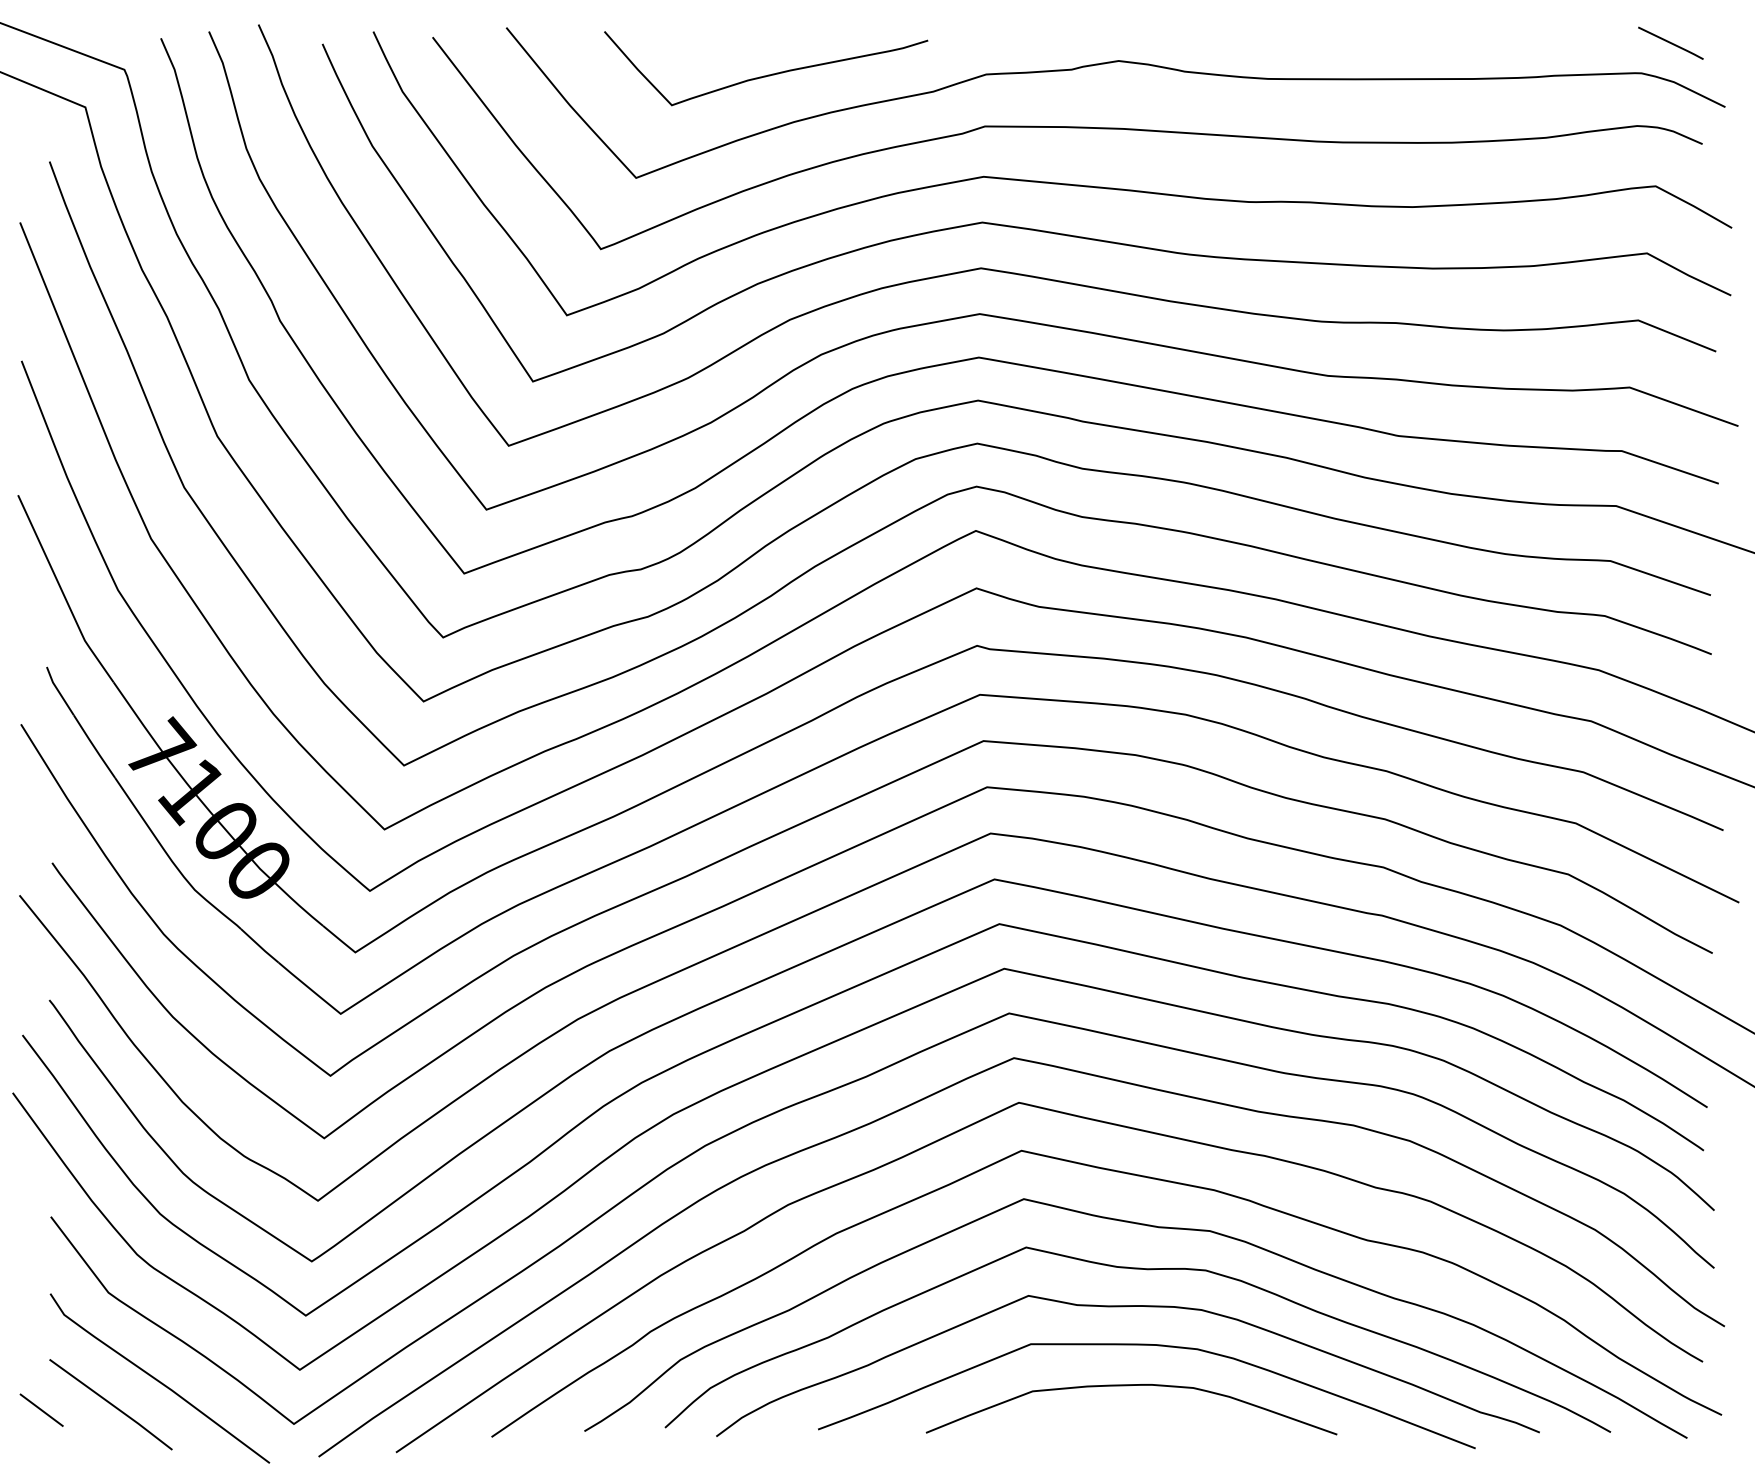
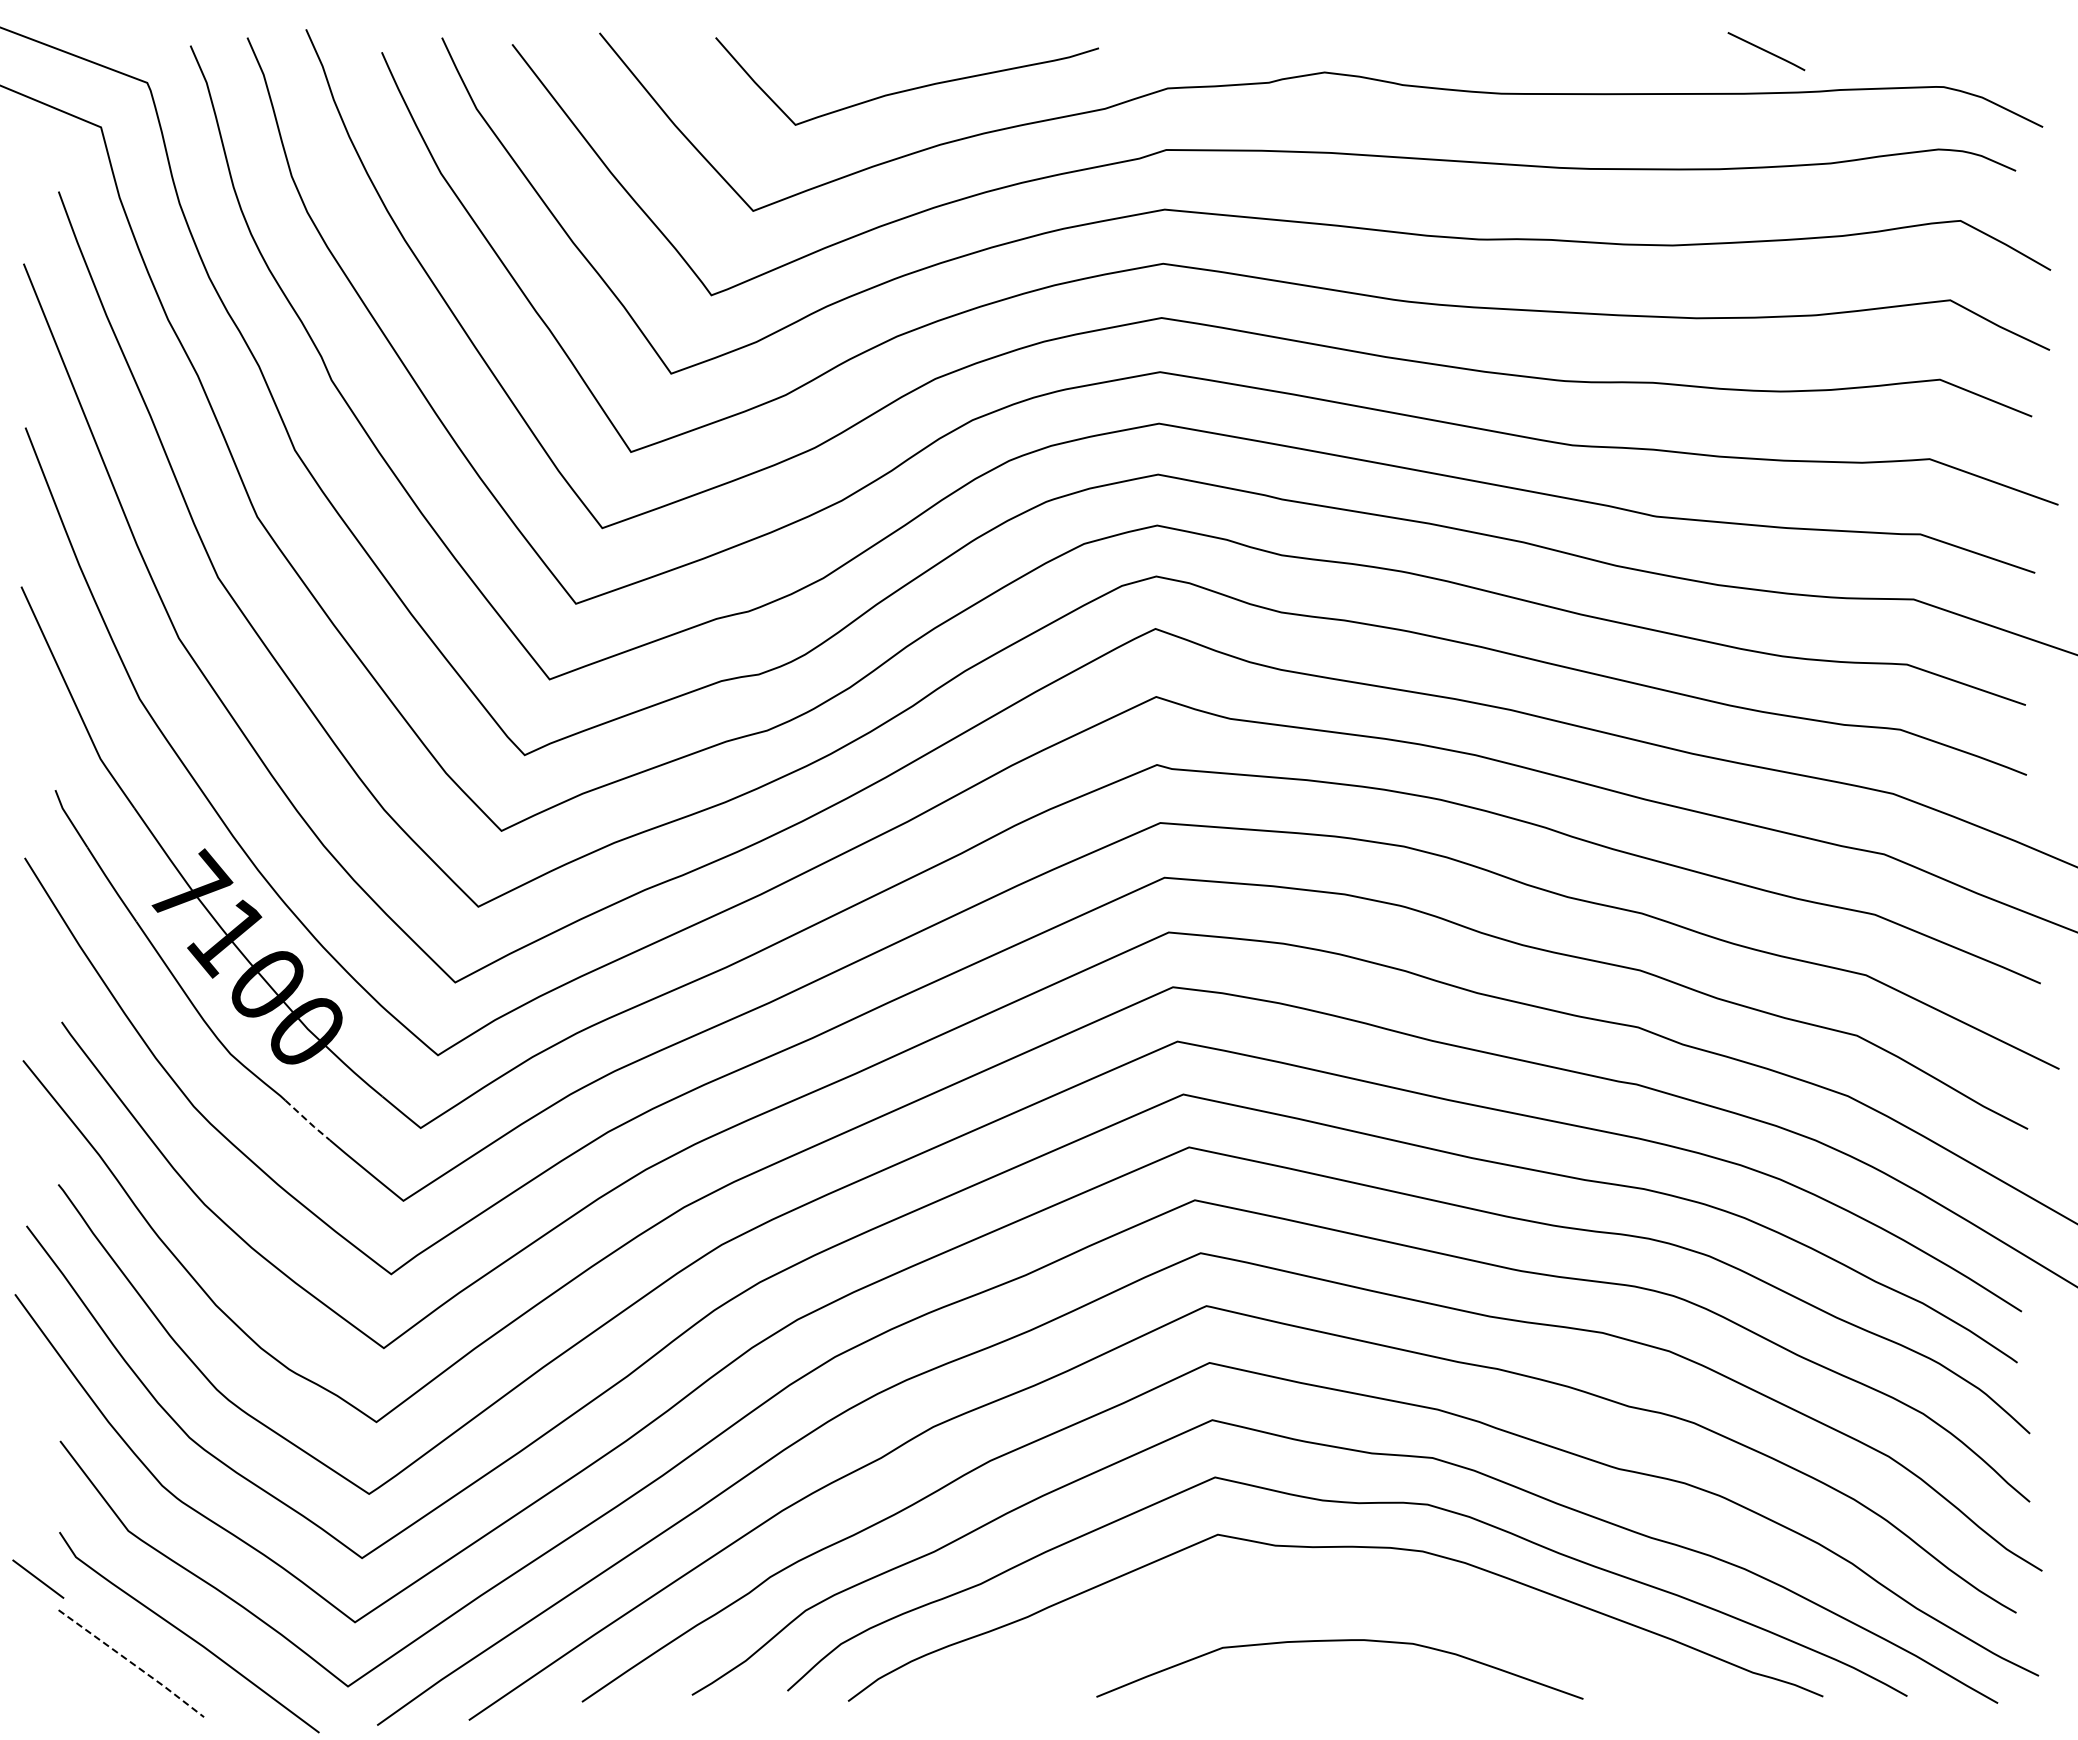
line: (1670, 43) -> (1766, 51), moved
line: (260, 946) -> (308, 1121), solid -> dashed
curve: (1146, 1345) -> (1357, 1593), removed
line: (111, 1404) -> (132, 1663), solid -> dashed
line: (41, 1409) -> (38, 1578), moved

